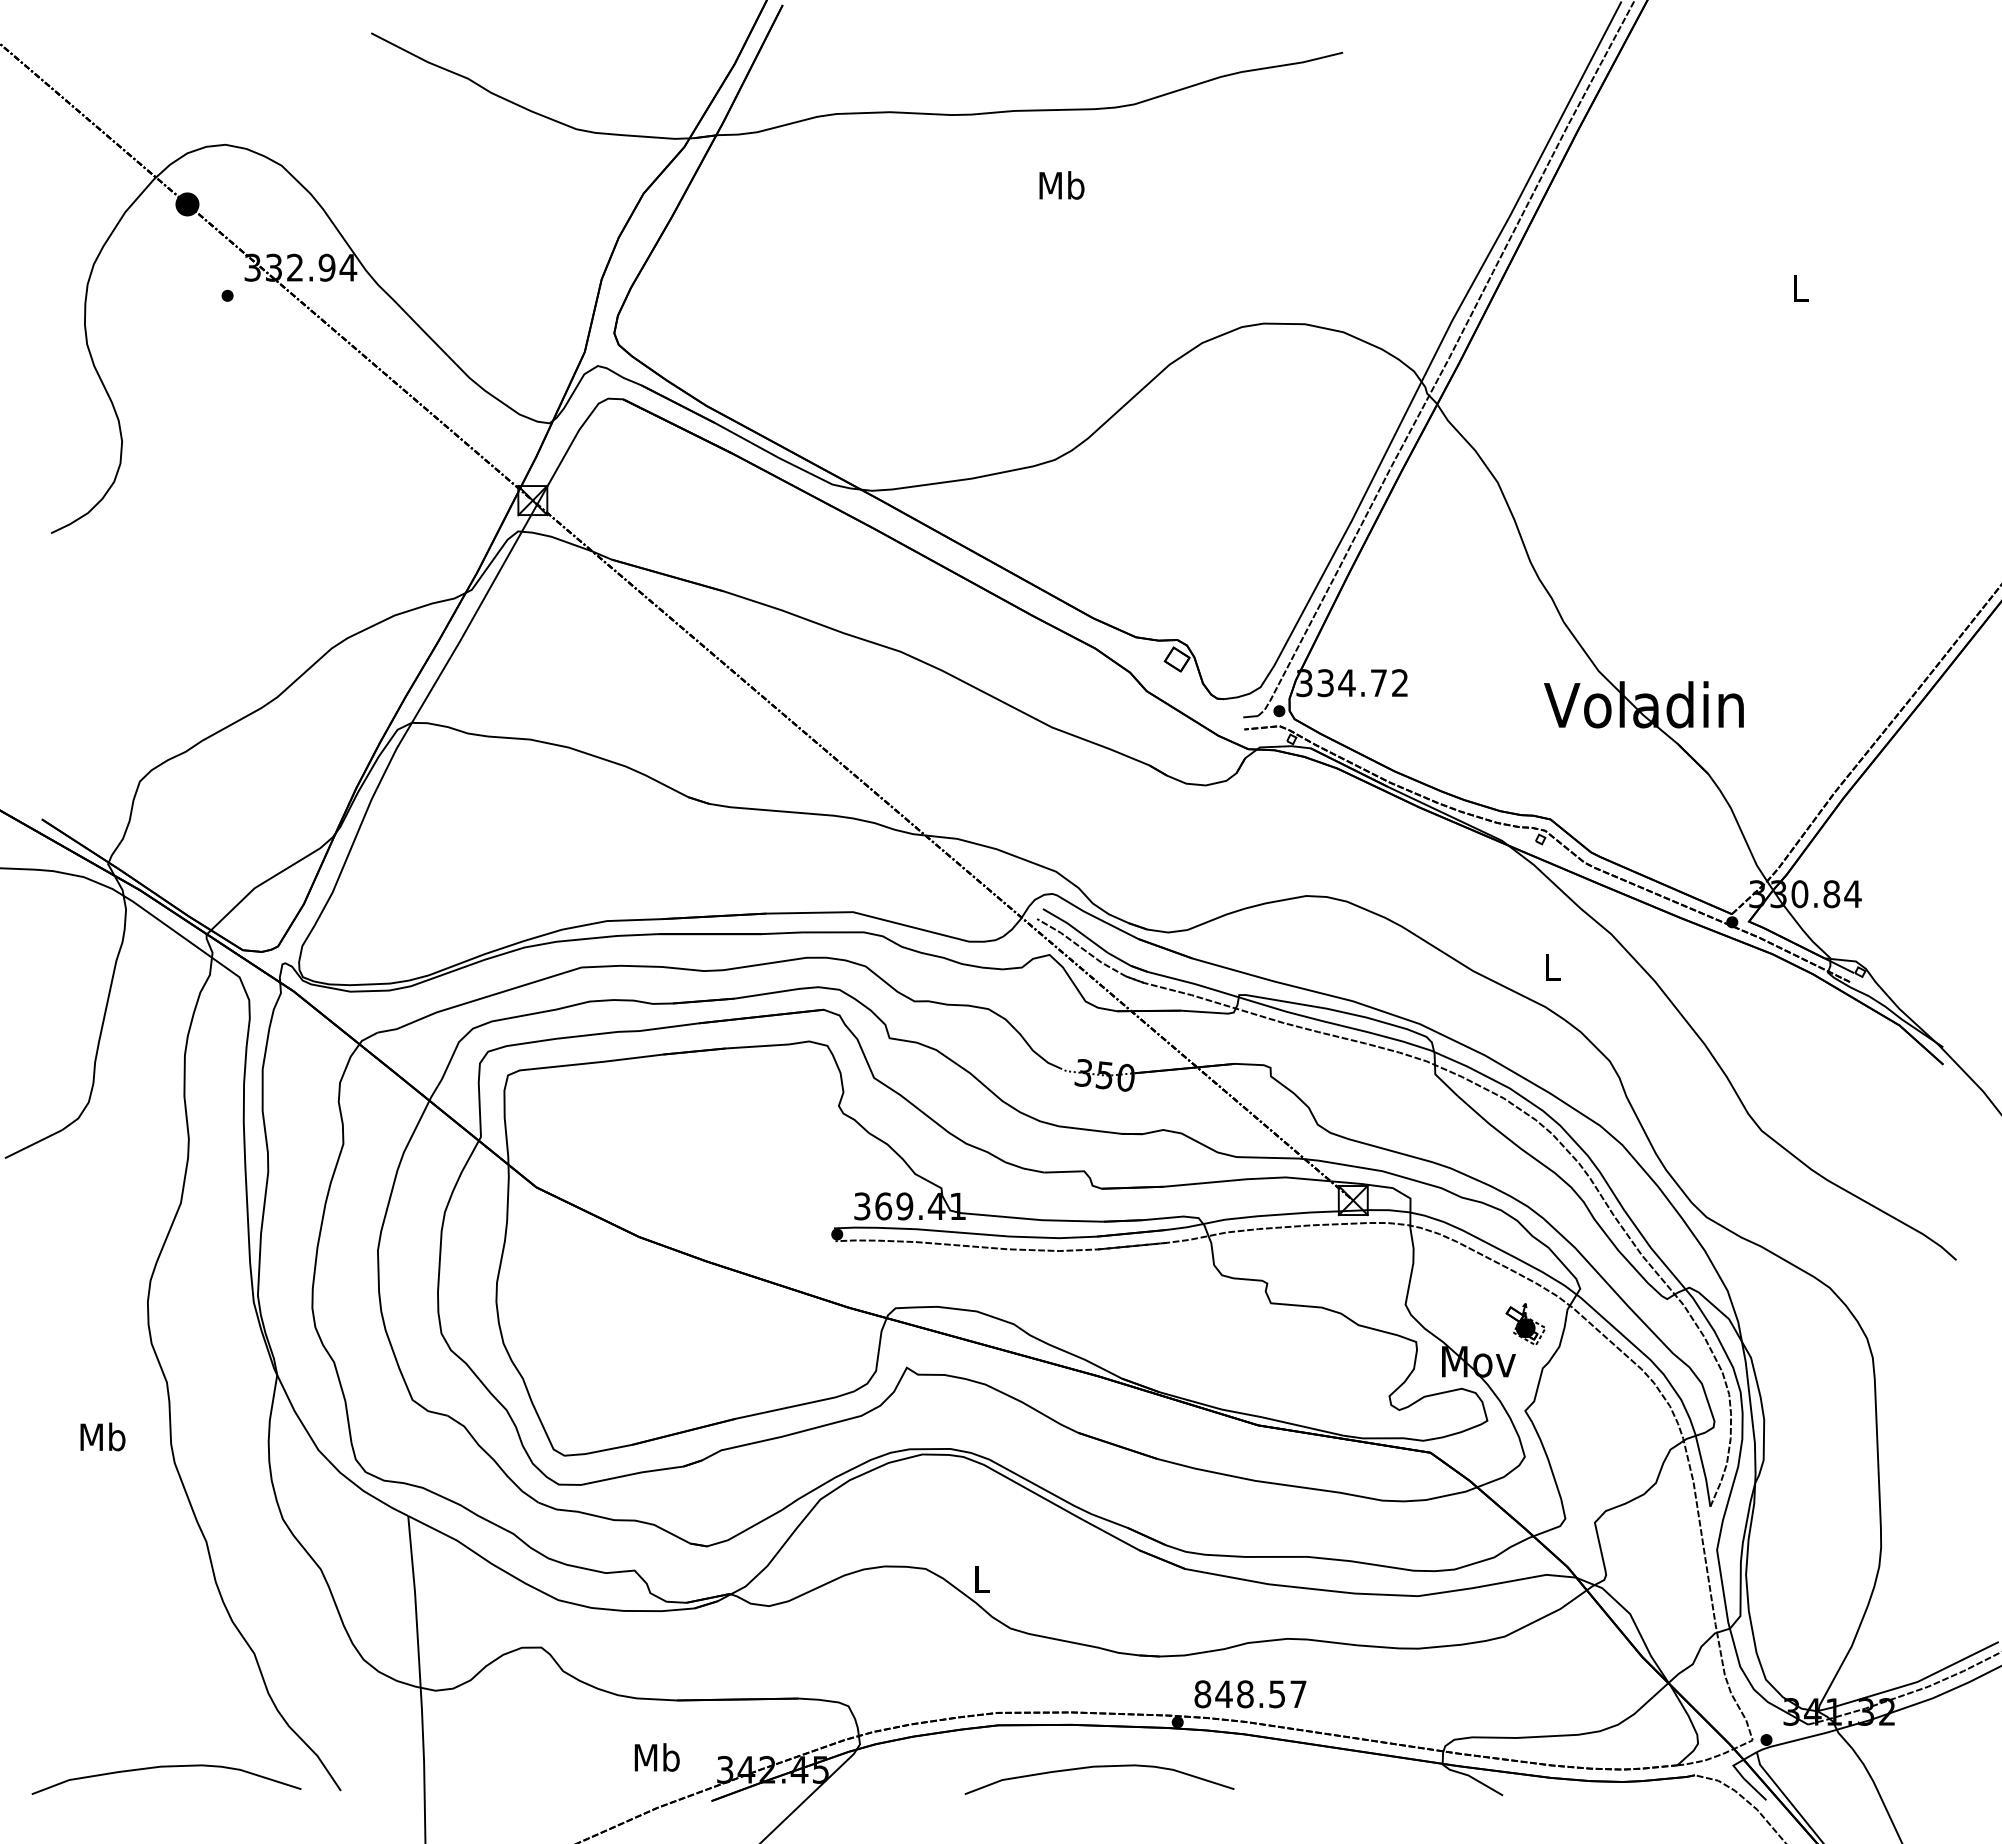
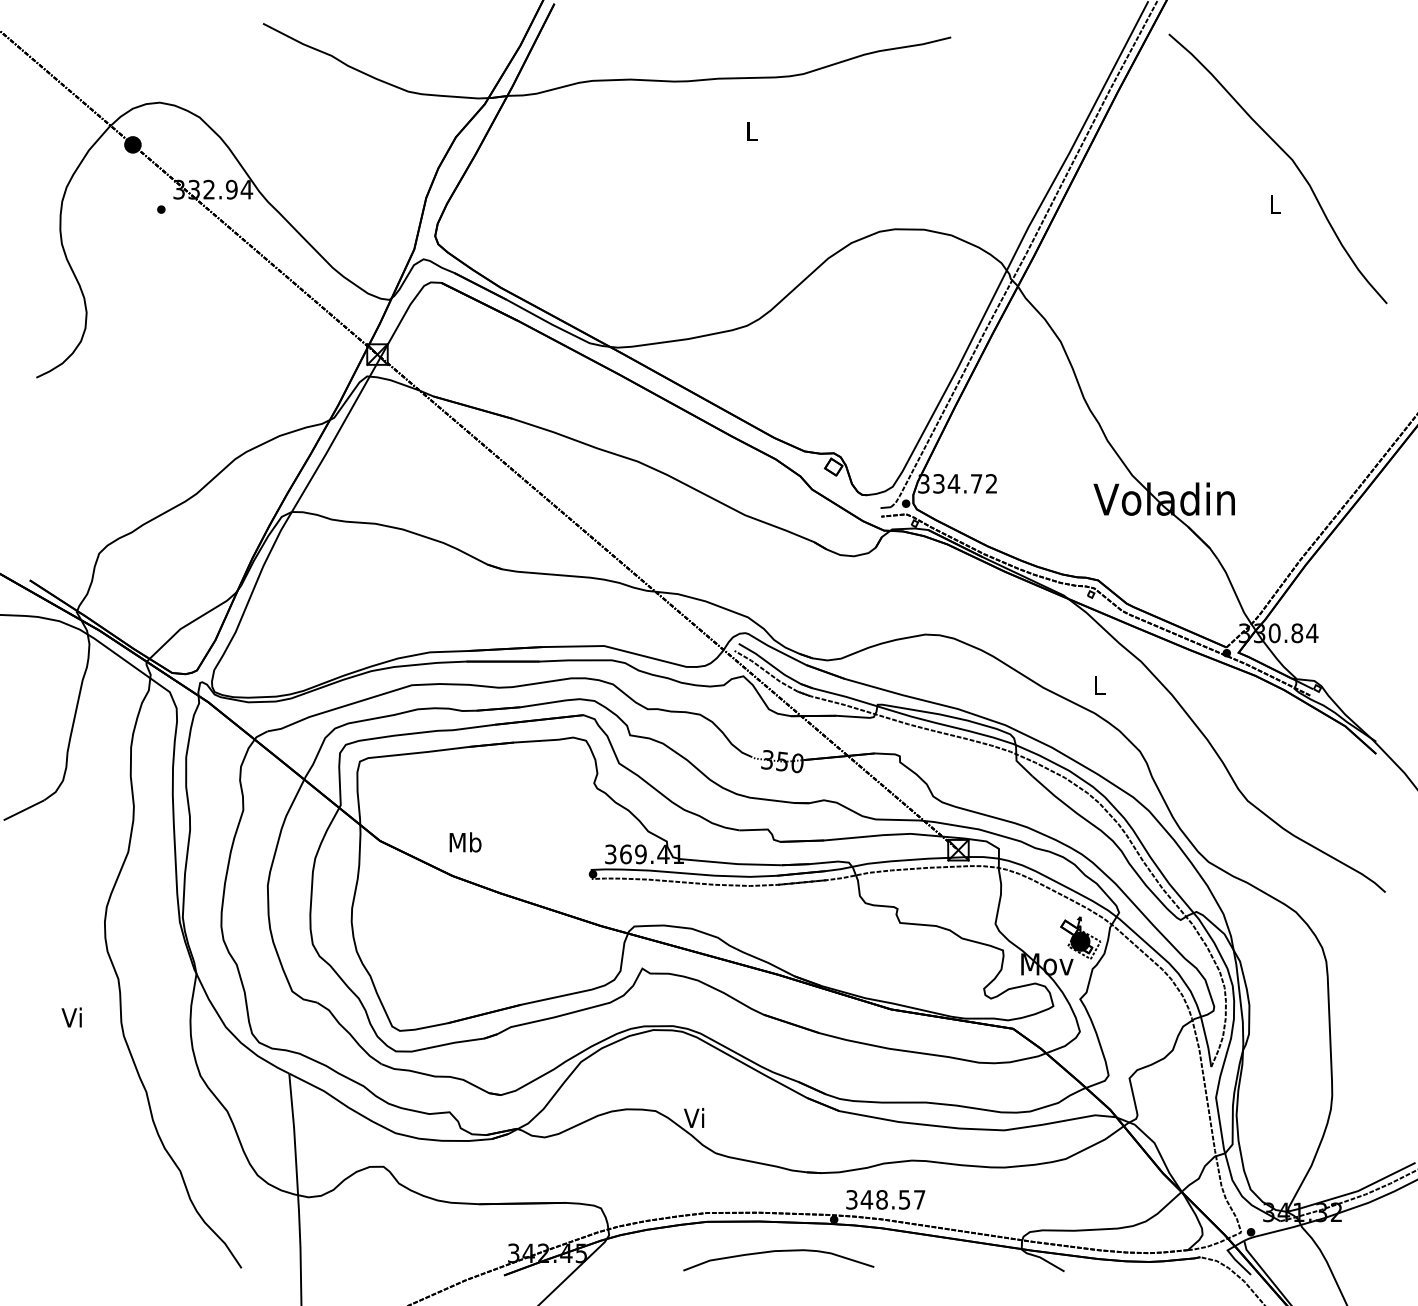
text: (1061, 185) -> (751, 131), Mb -> L
curve: (1819, 221) -> (1288, 156), added
part: (1525, 1324) -> (1080, 938), size x1.43
text: (102, 1436) -> (72, 1017), Mb -> Vi
text: (979, 1578) -> (693, 1117), L -> Vi
text: (1202, 1694) -> (851, 1200), 848.57 -> 348.57
text: (656, 1757) -> (465, 842), moved
curve: (166, 1767) -> (118, 1251), removed

